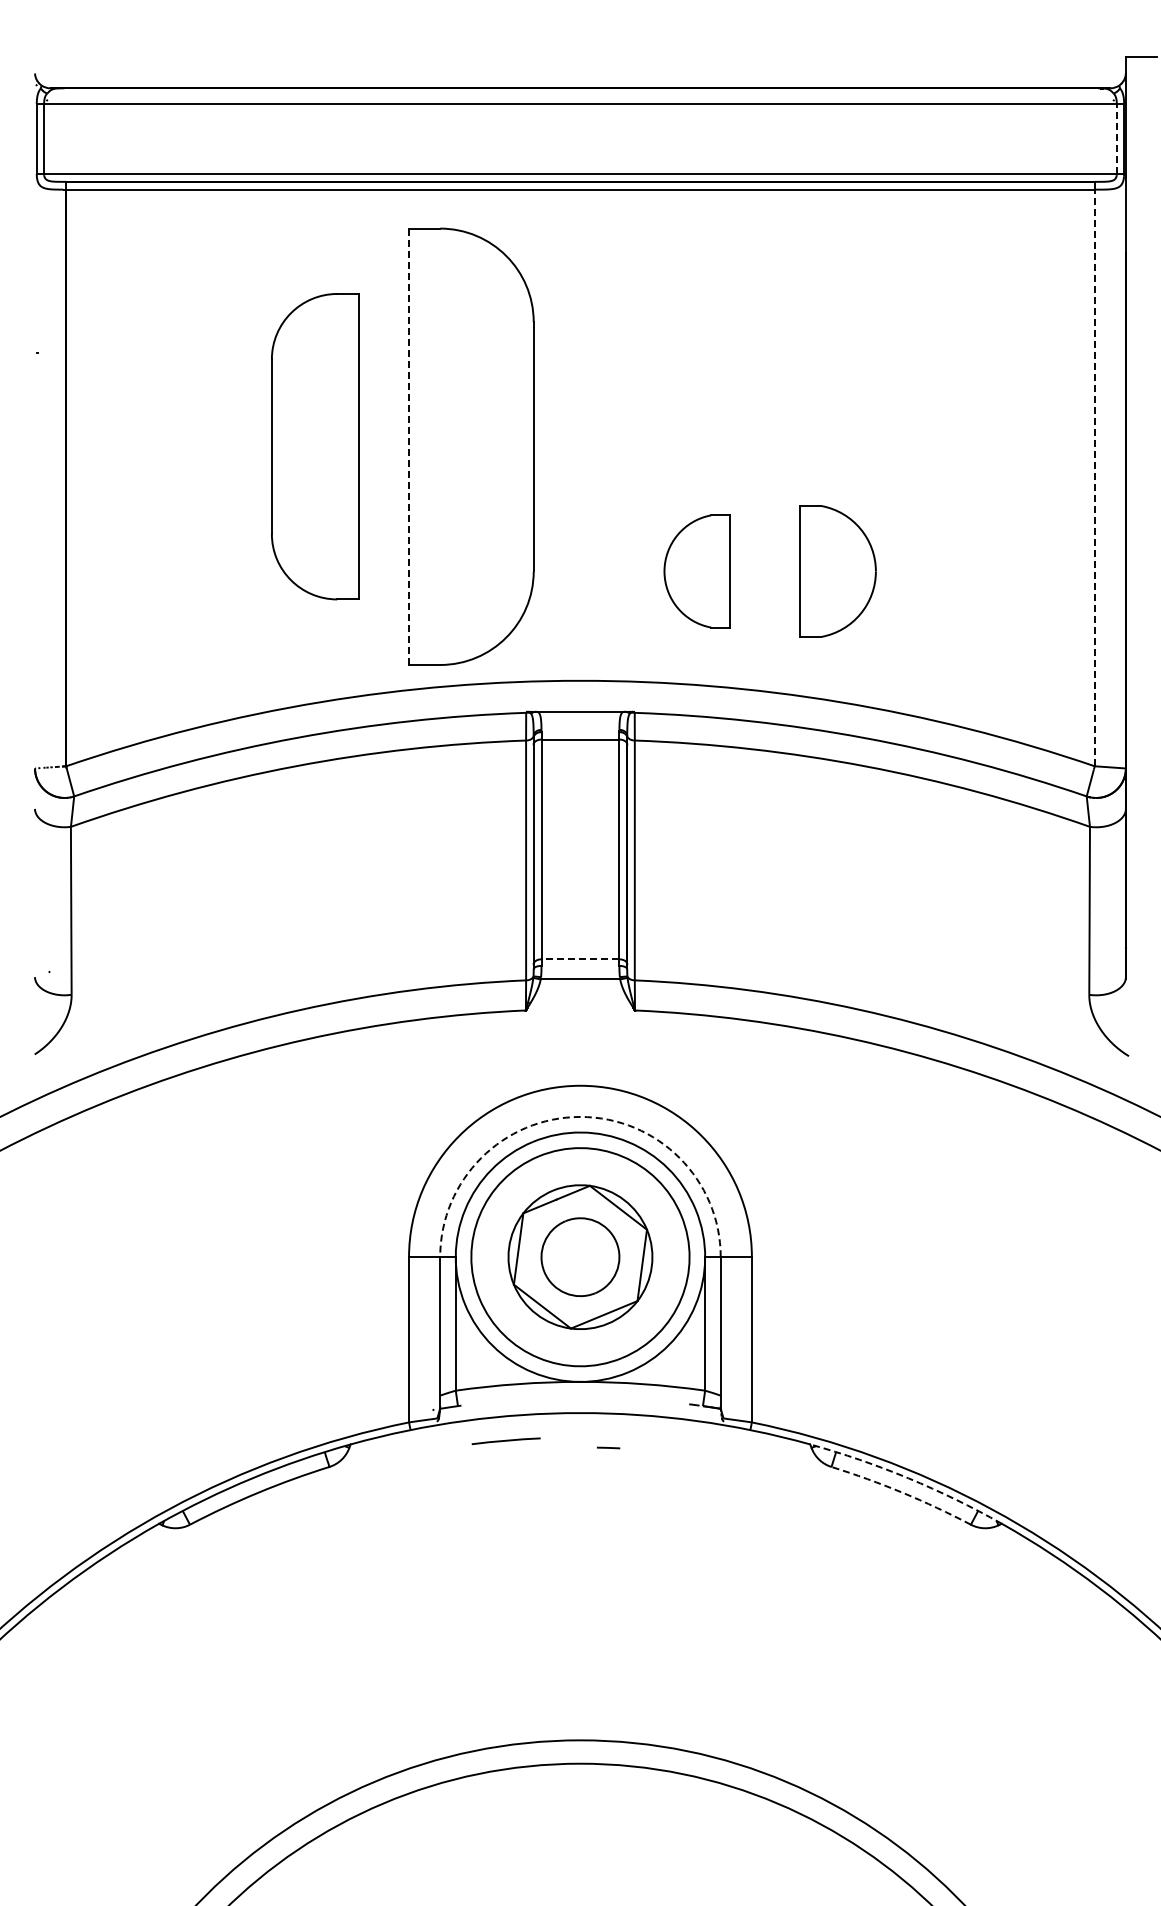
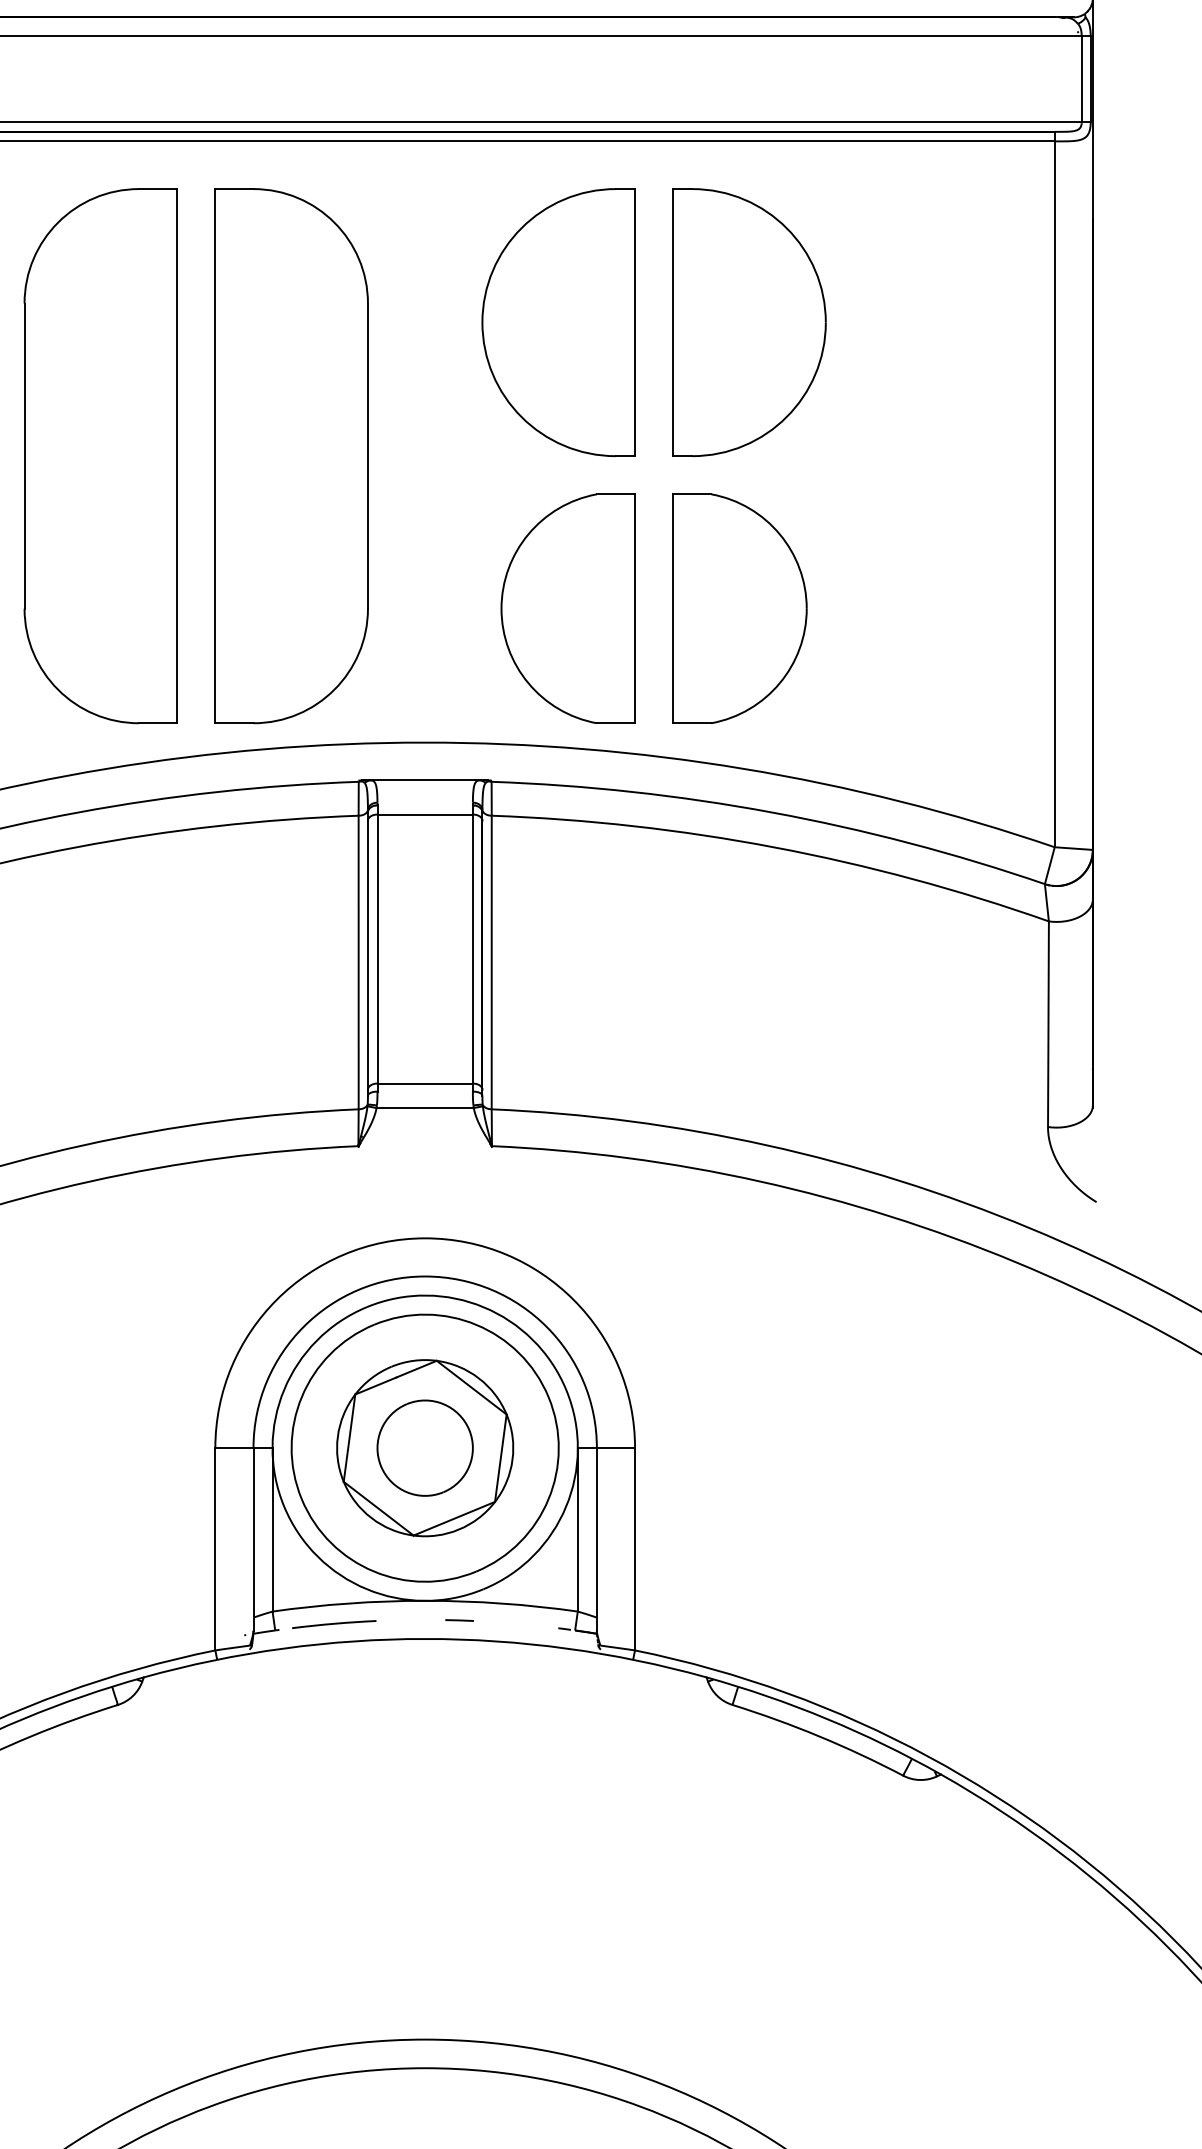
line: (1116, 138) -> (1081, 78), dashed -> solid
part: (689, 337) -> (558, 322), added
part: (845, 337) -> (749, 322), added
part: (315, 446) -> (100, 455), size x1.43
line: (409, 447) -> (215, 457), dashed -> solid
line: (1094, 477) -> (1054, 493), dashed -> solid
part: (696, 571) -> (567, 608), size x1.67
part: (837, 571) -> (739, 608), size x1.43
line: (580, 959) -> (425, 1083), dashed -> solid
arc: (580, 1116) -> (425, 1275), dashed -> solid
line: (505, 1441) -> (333, 1624), moved
line: (608, 1447) -> (459, 1619), moved
arc: (908, 1478) -> (826, 1719), dashed -> solid
arc: (902, 1492) -> (819, 1736), dashed -> solid

